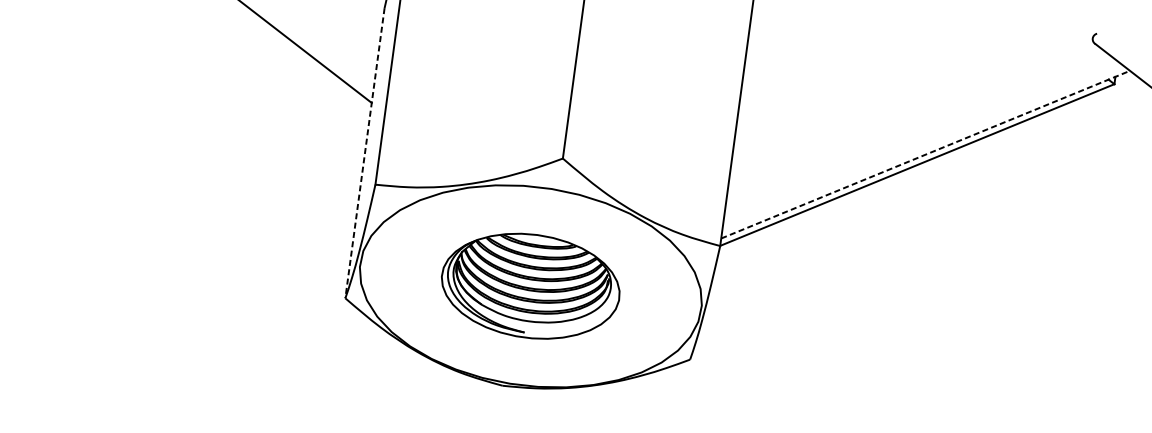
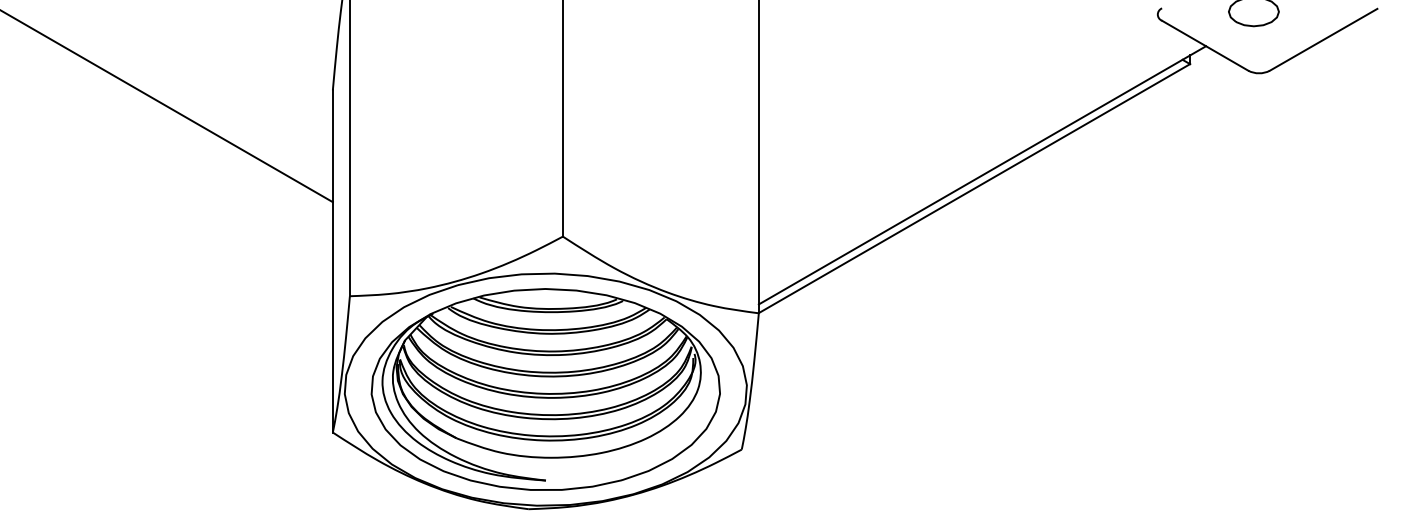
line: (364, 153) -> (332, 261), dashed -> solid
line: (925, 154) -> (982, 175), dashed -> solid
part: (530, 286) -> (545, 389), size x1.67

